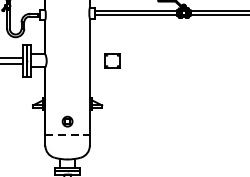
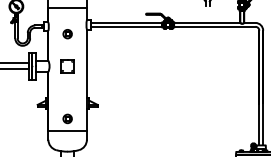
part: (67, 24) -> (67, 34), added
part: (112, 61) -> (67, 66), moved
line: (68, 135) -> (68, 130), dashed -> solid

